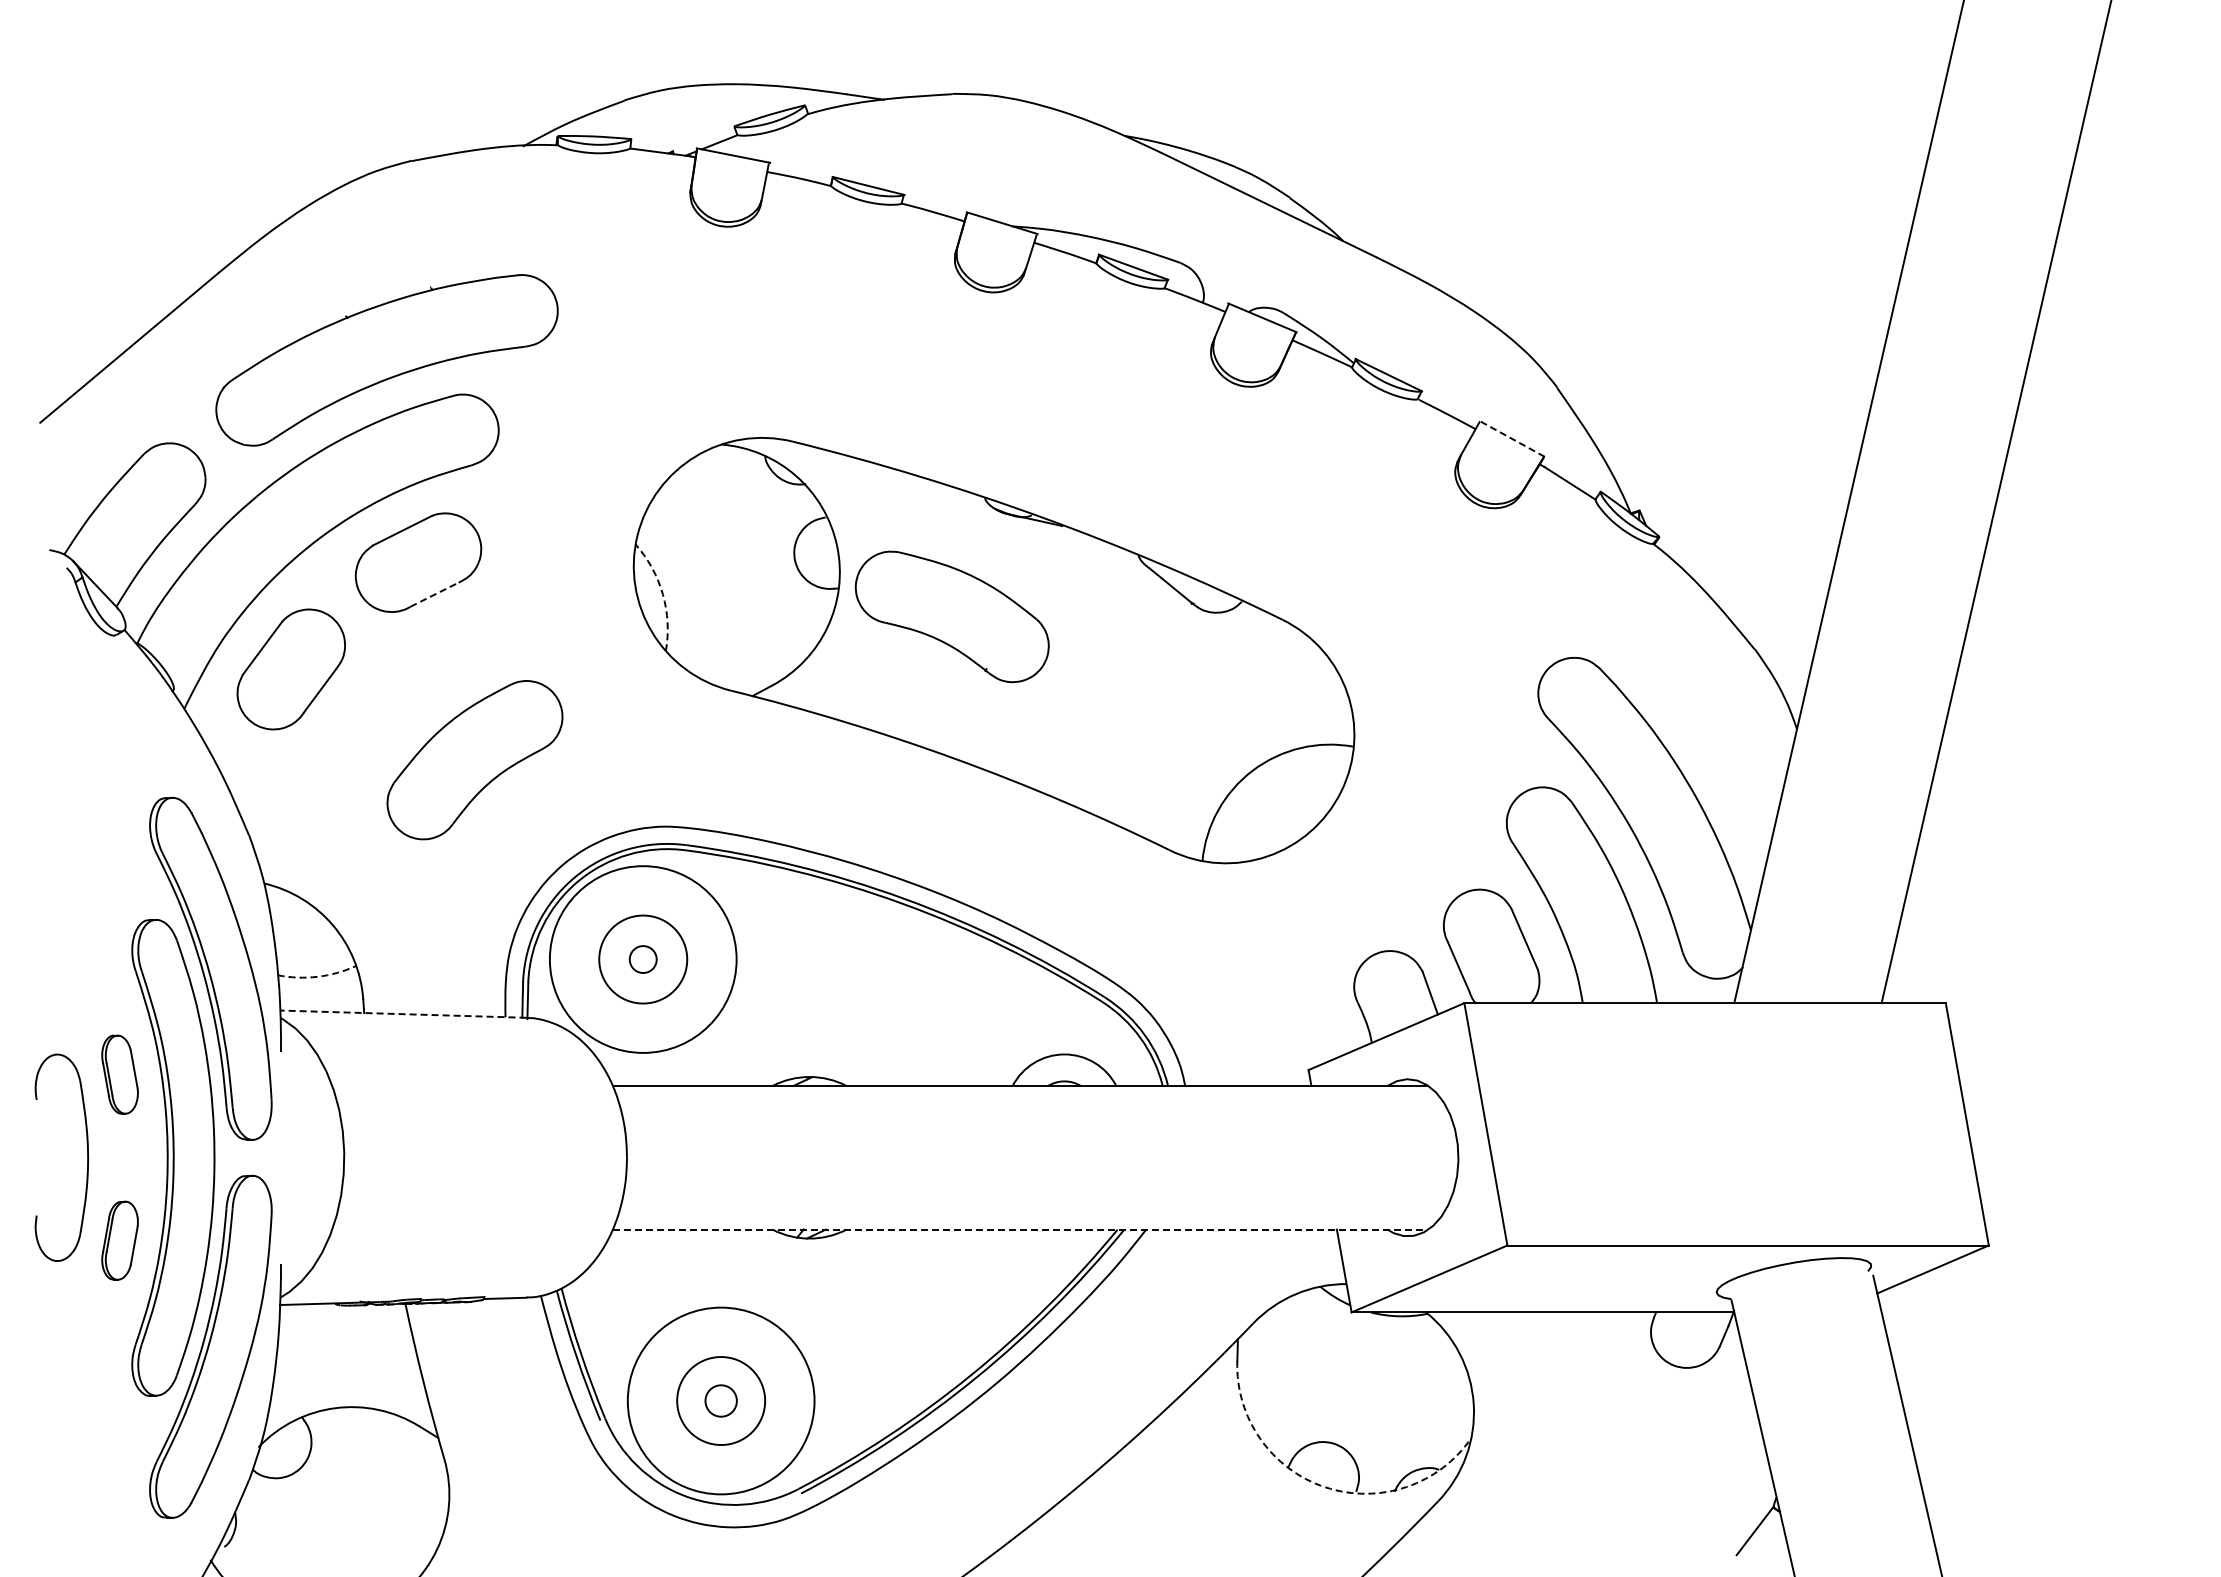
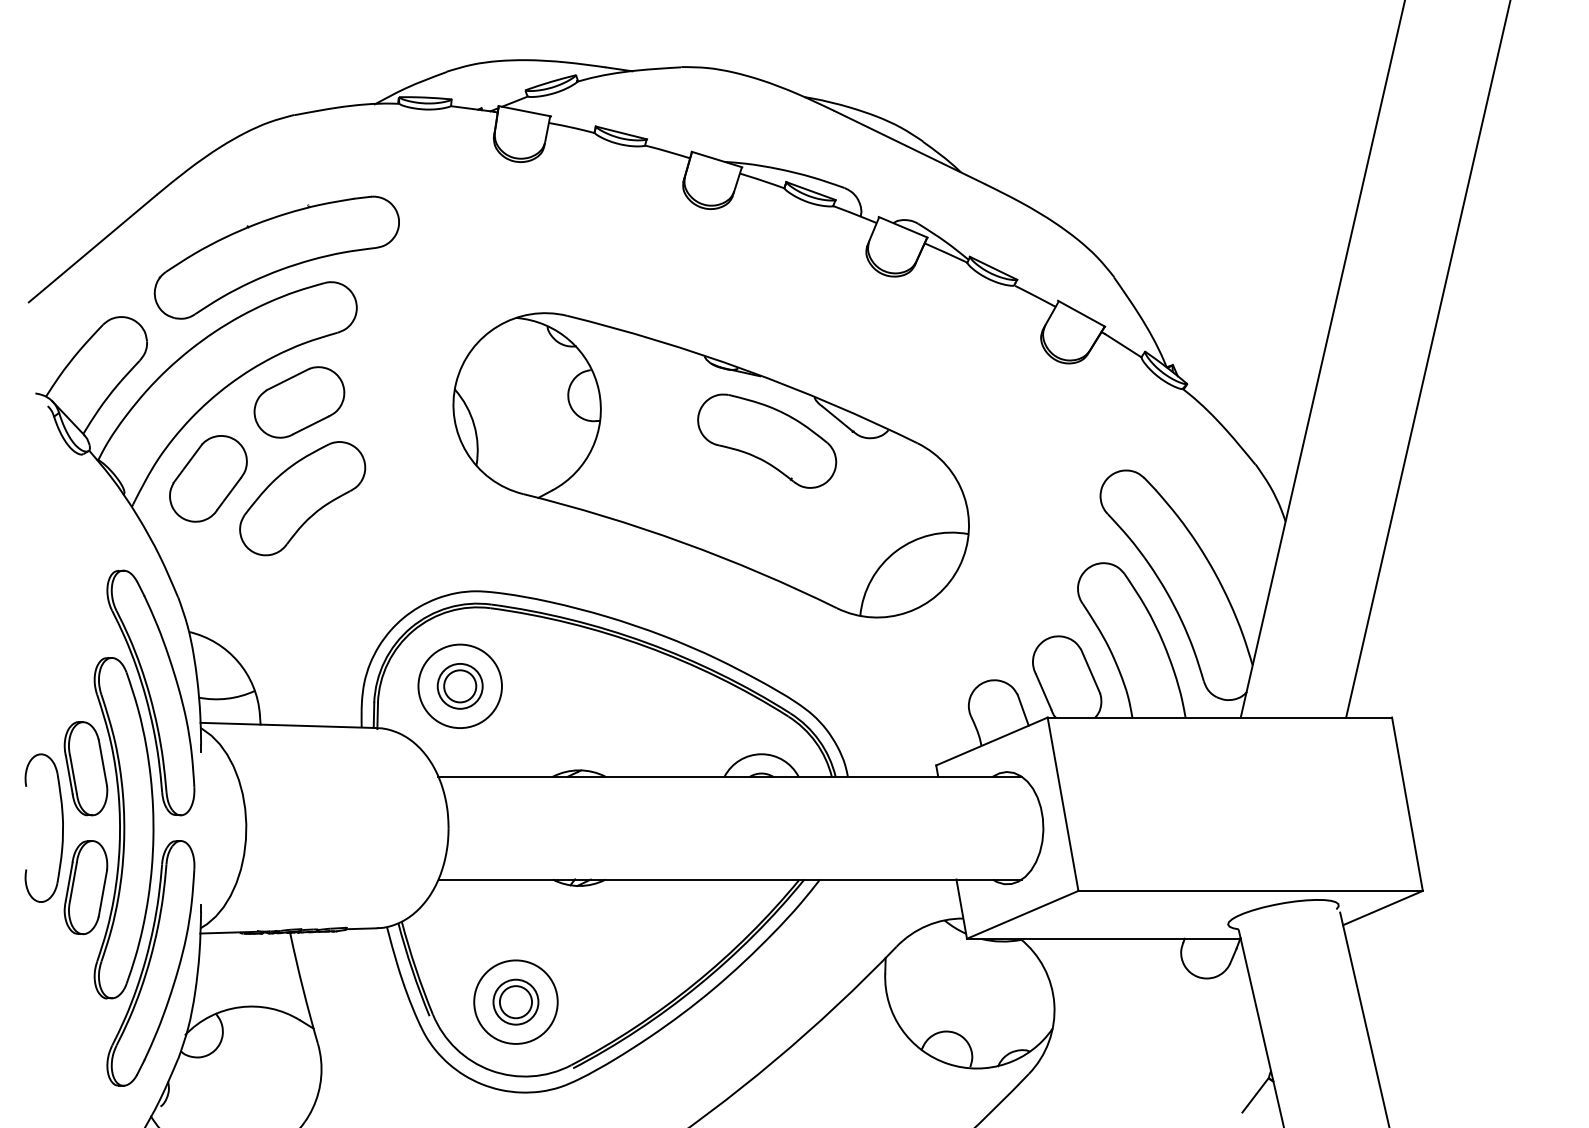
line: (1511, 438) -> (1081, 313), dashed -> solid
line: (435, 594) -> (311, 425), dashed -> solid
arc: (662, 594) -> (474, 425), dashed -> solid
part: (951, 616) -> (766, 440), moved
part: (474, 760) -> (302, 498), moved
circle: (642, 959) -> (459, 686), size x0.62
circle: (642, 959) -> (459, 686), size x0.71
circle: (642, 959) -> (459, 686), size x1.67
arc: (317, 976) -> (227, 698), dashed -> solid
line: (402, 1014) -> (287, 725), dashed -> solid
part: (119, 1074) -> (85, 768), size x1.67
line: (1020, 1229) -> (730, 879), dashed -> solid
part: (119, 1240) -> (85, 887), size x1.67
circle: (720, 1400) -> (515, 1001), size x0.62
circle: (720, 1400) -> (515, 1001), size x0.71
circle: (720, 1400) -> (515, 1001), size x1.43
arc: (1325, 1487) -> (948, 1064), dashed -> solid

